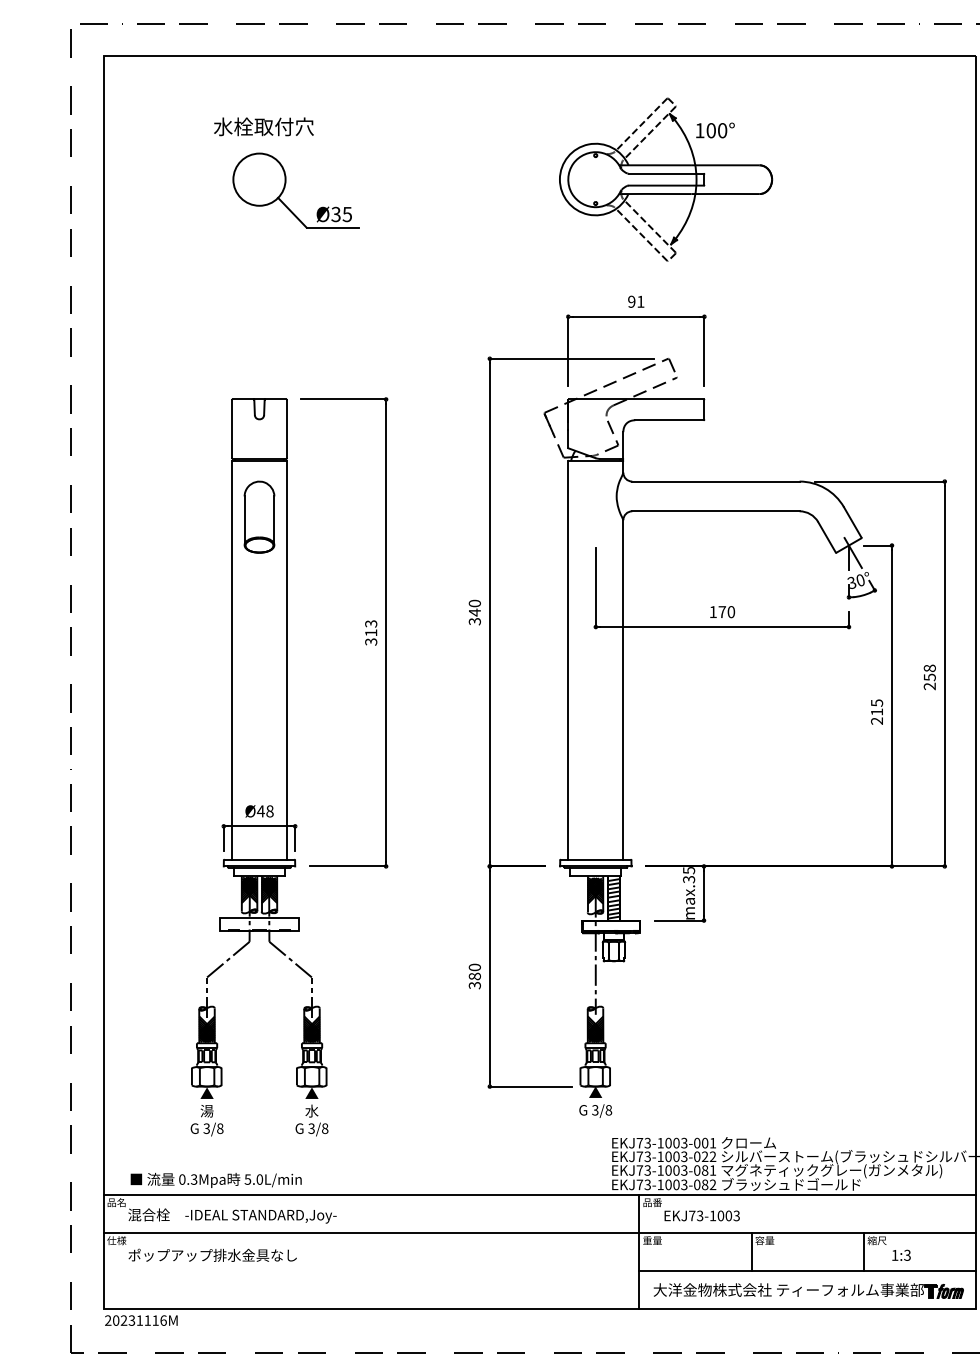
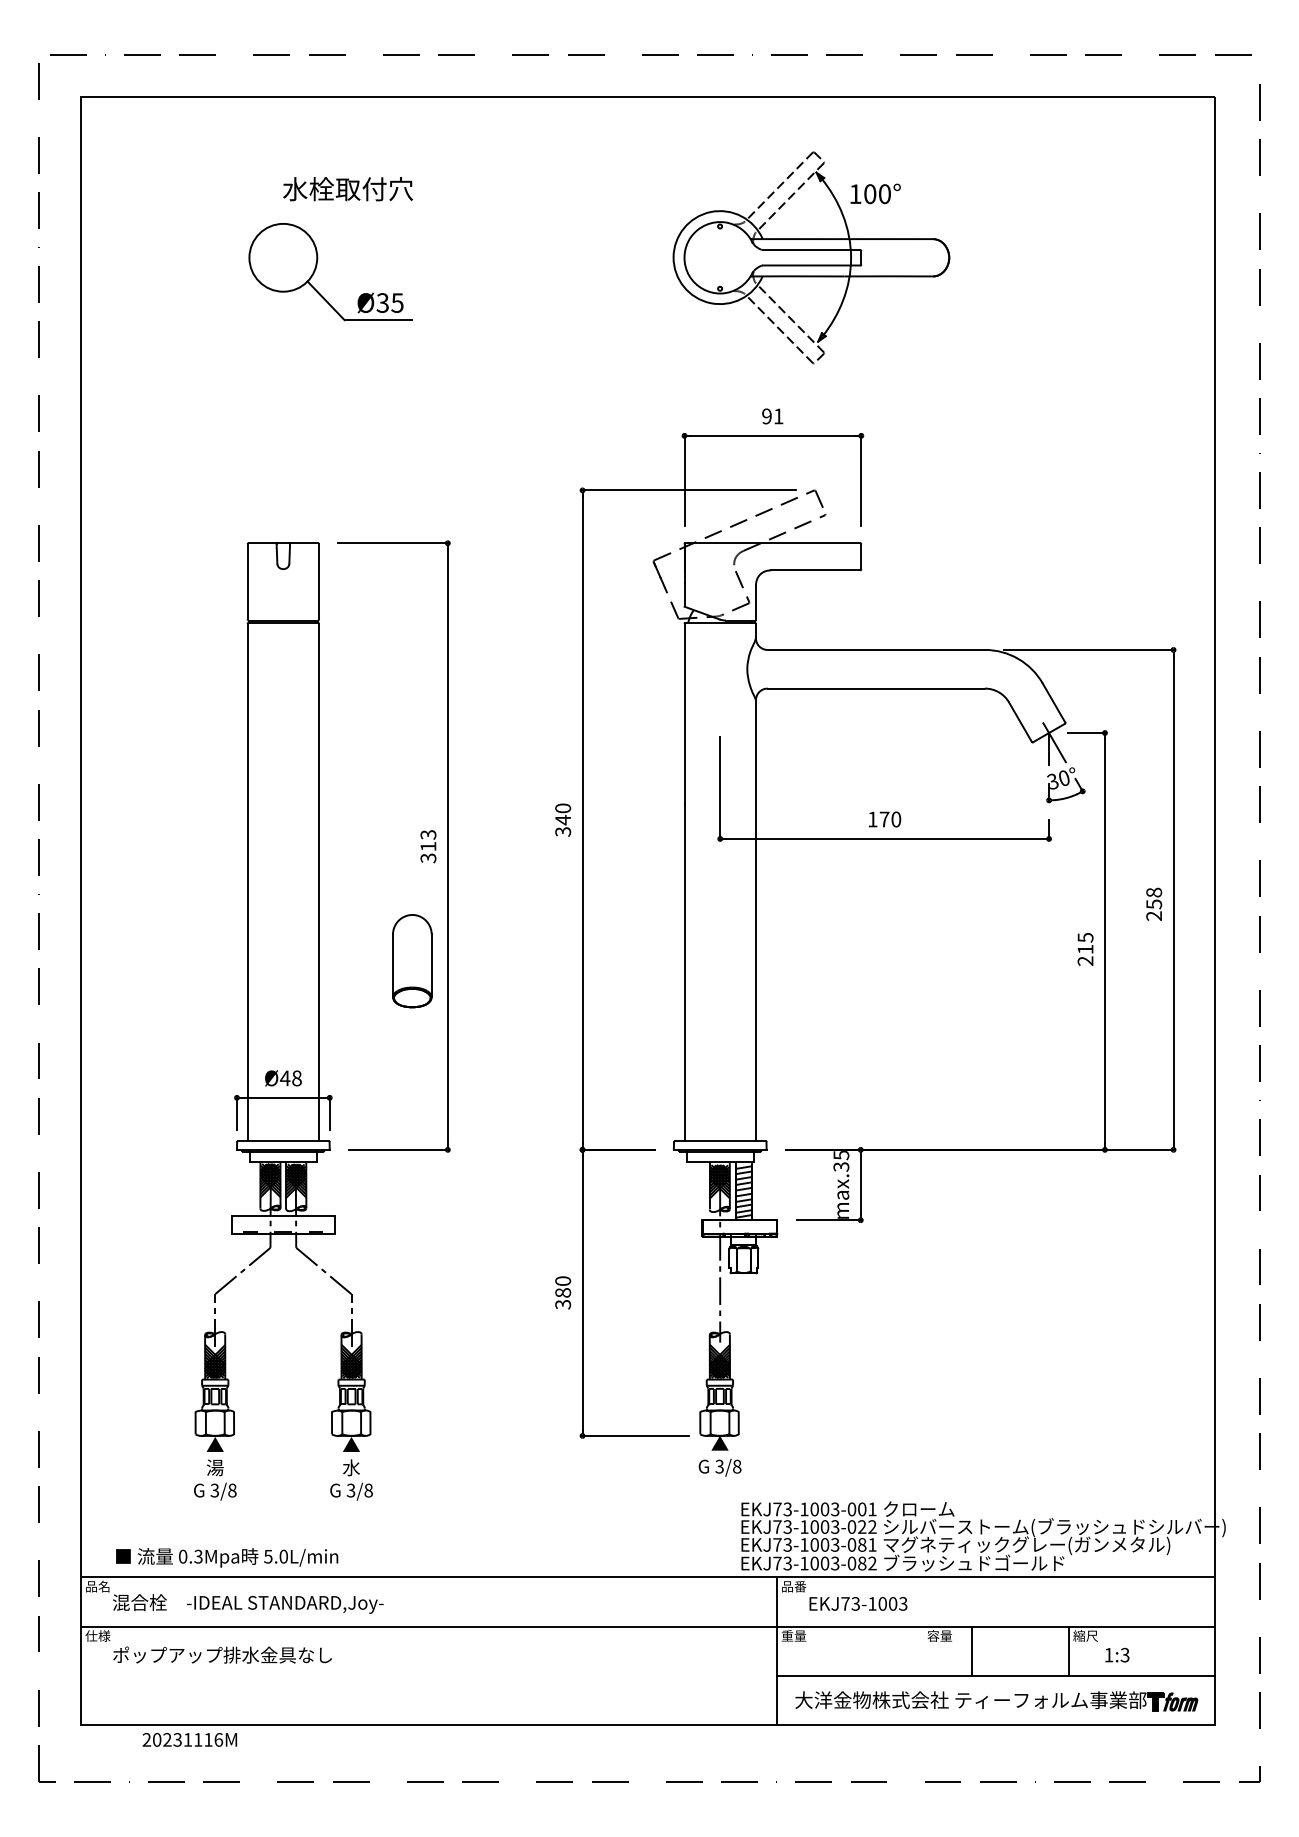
text: (263, 127) -> (347, 189), moved
part: (259, 517) -> (412, 961), moved
line: (751, 1251) -> (971, 1650), moved
text: (141, 1320) -> (189, 1739), moved

